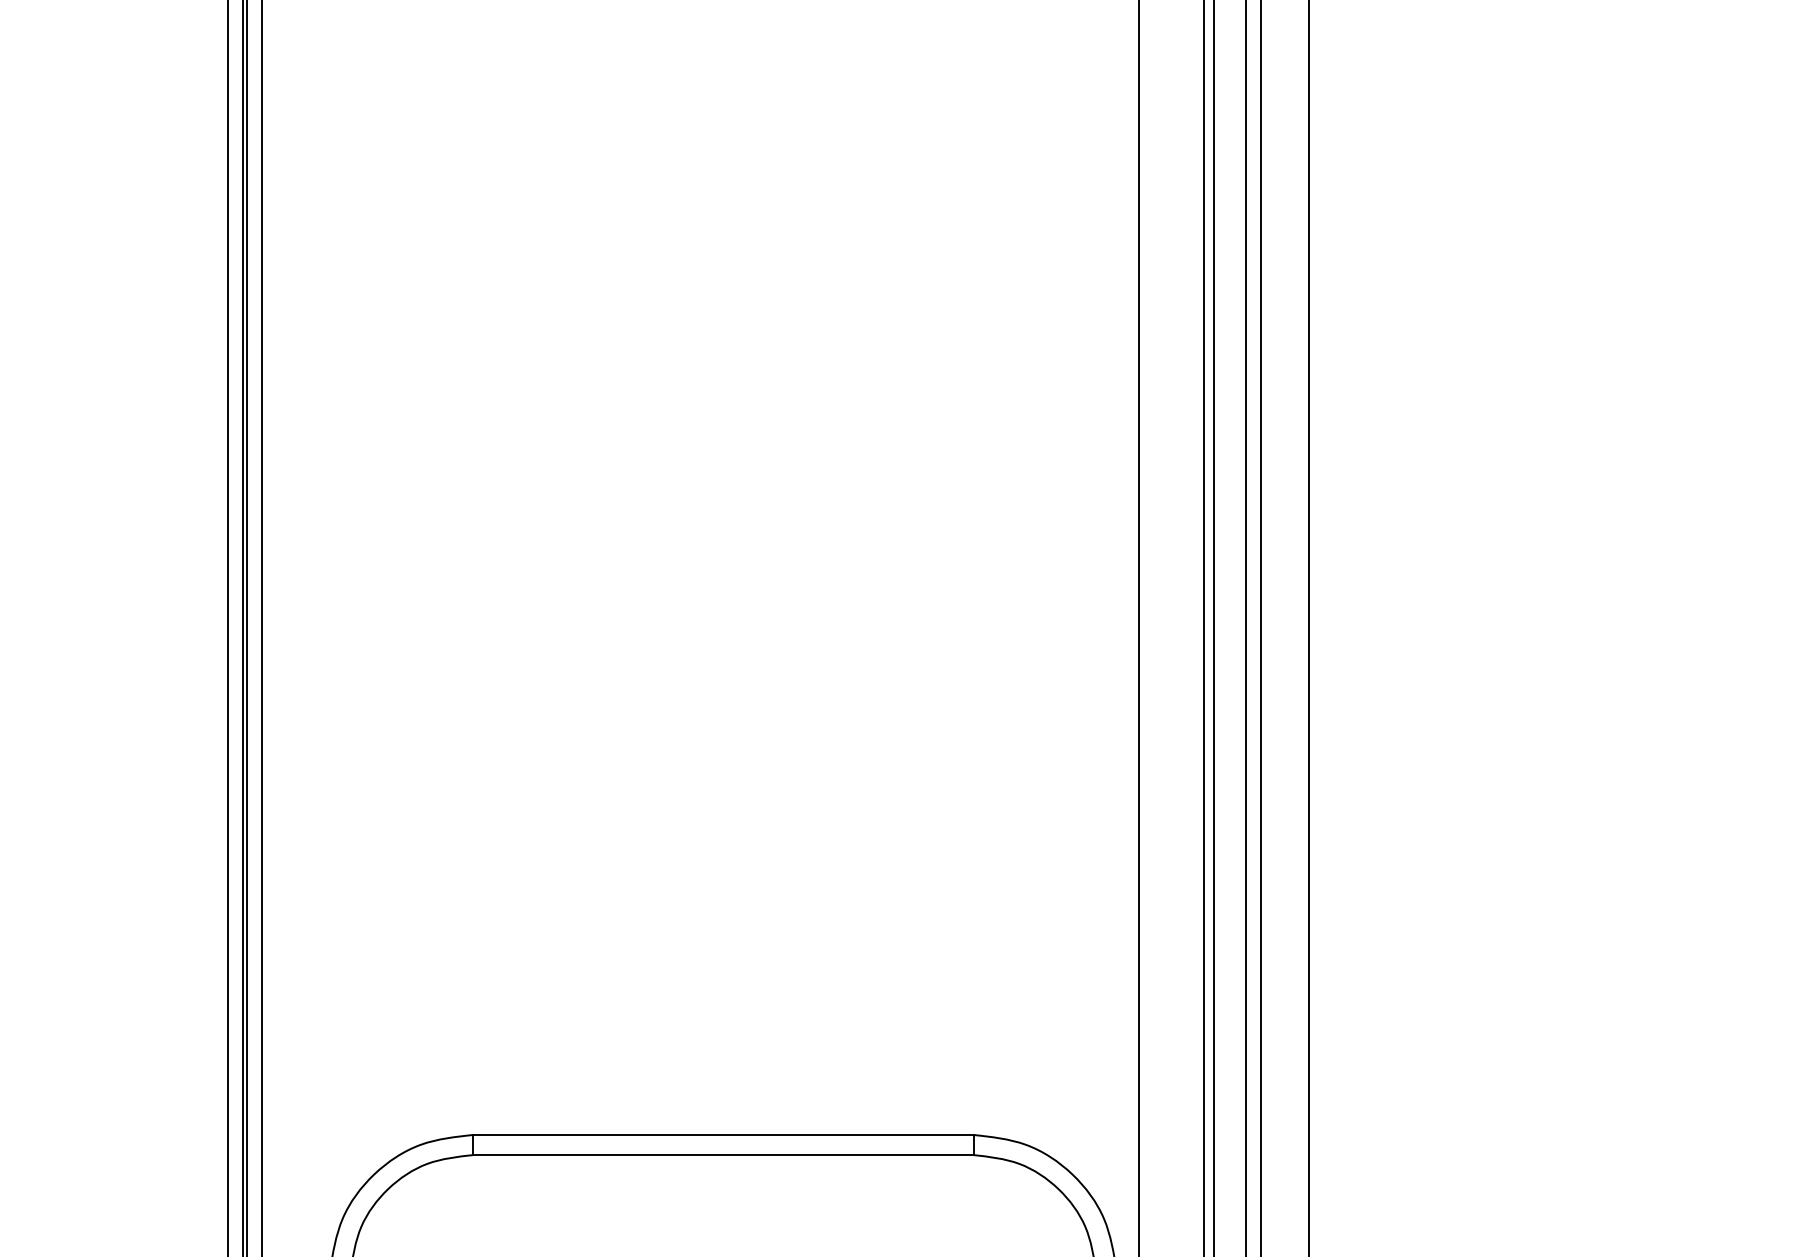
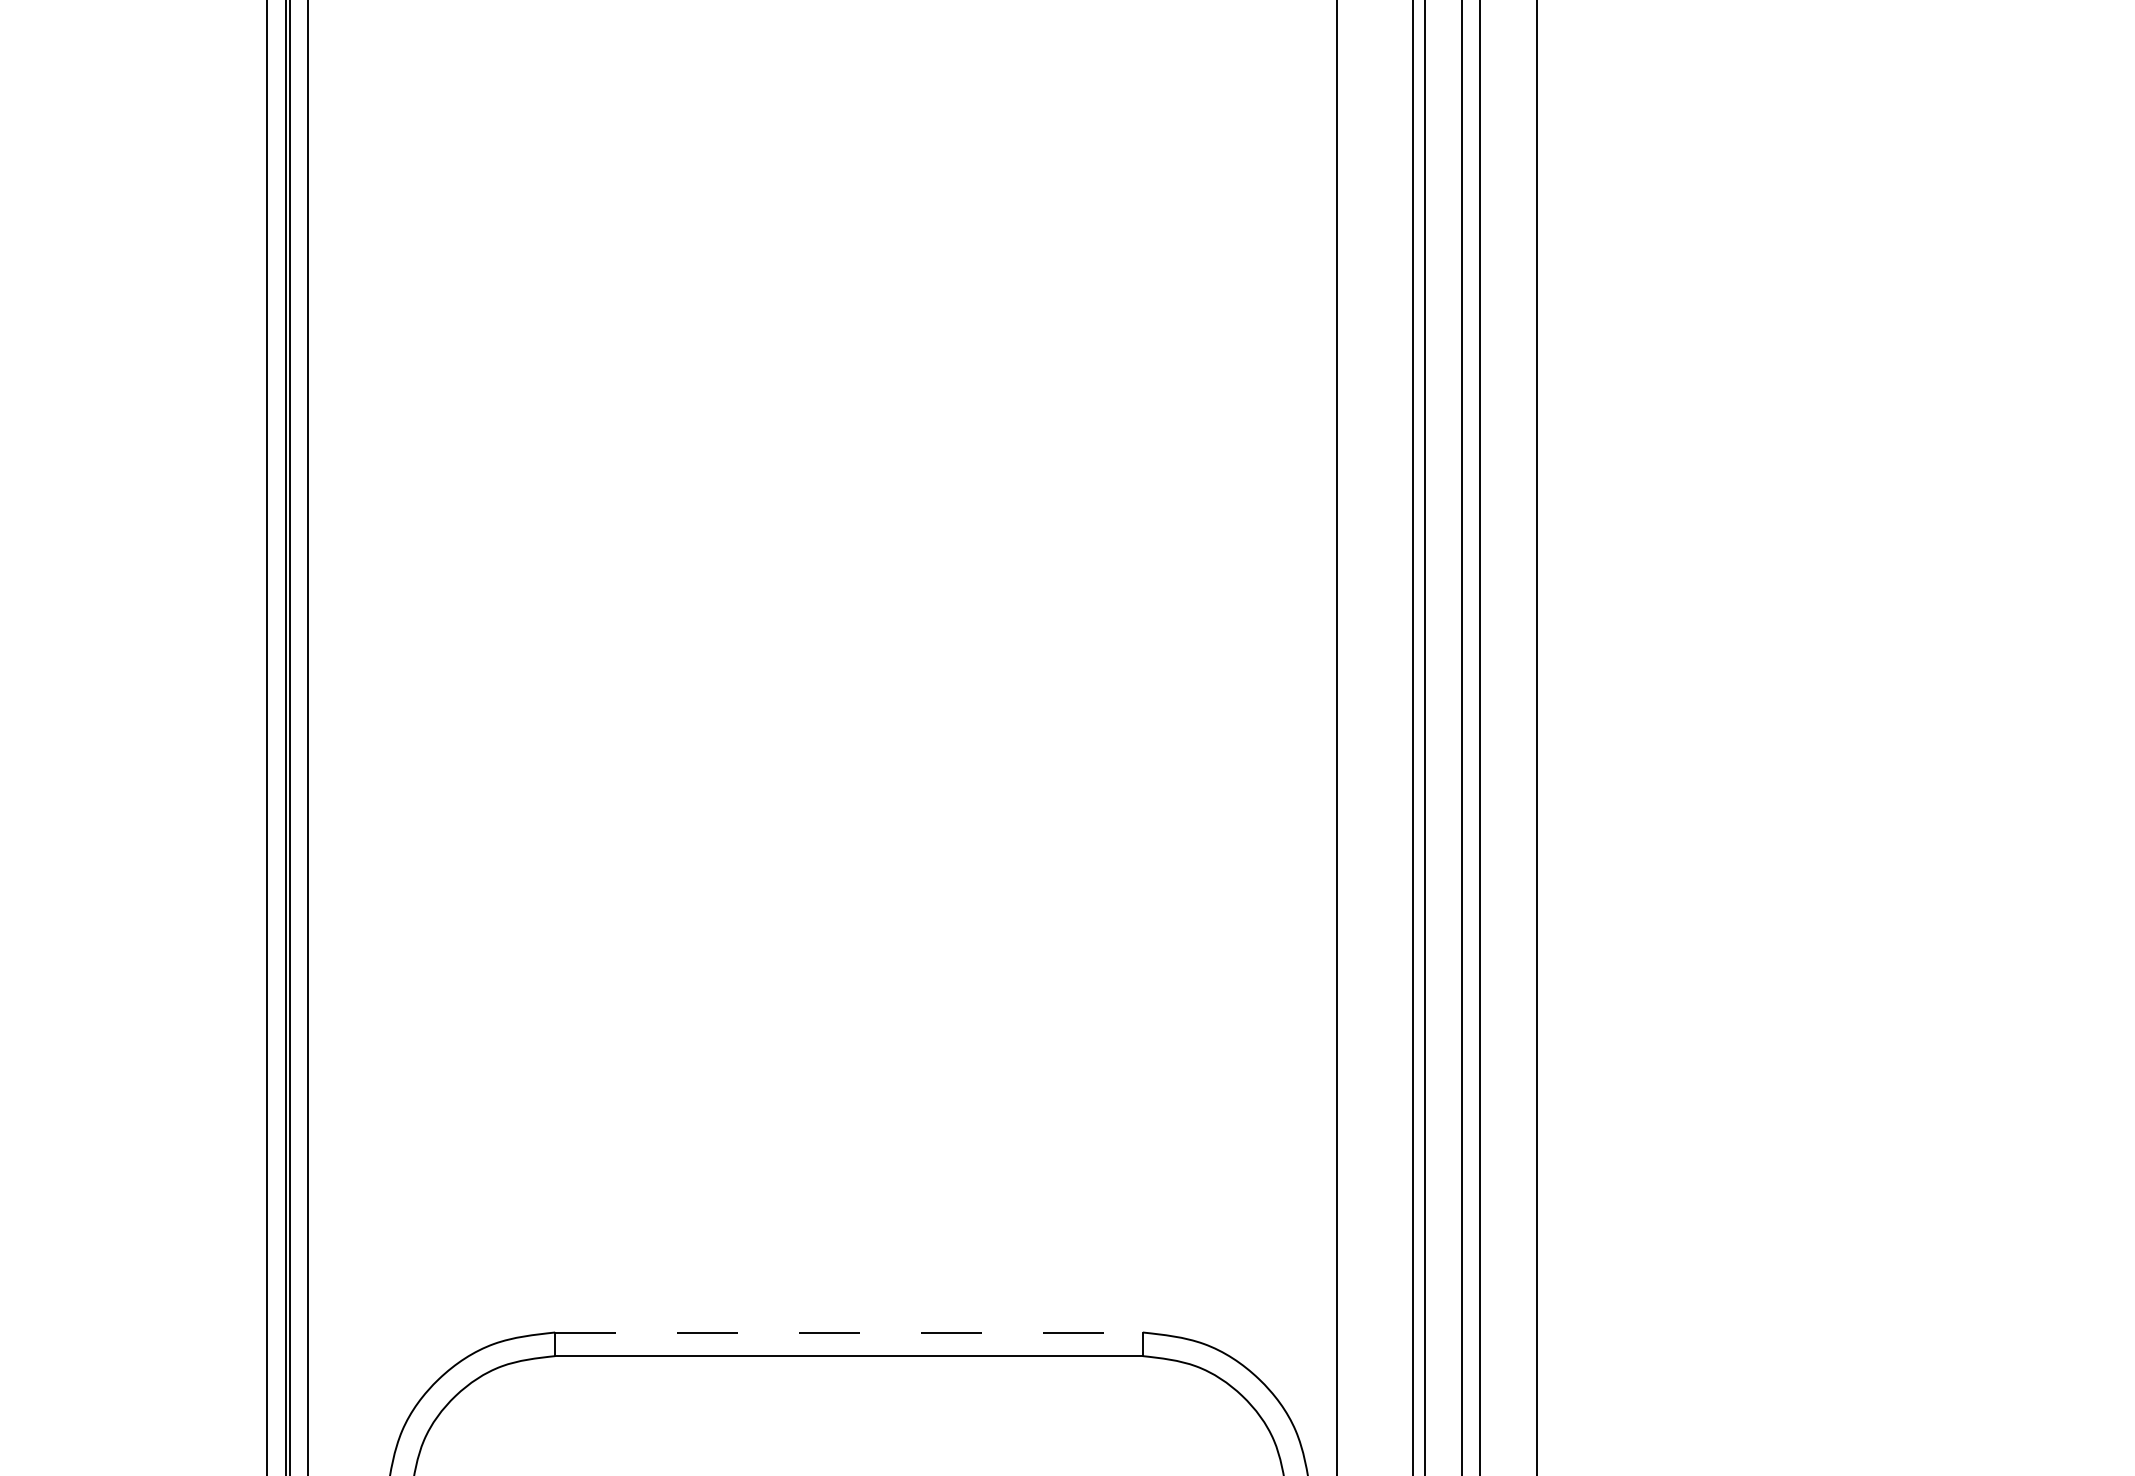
line: (723, 1134) -> (849, 1331), solid -> dashed

